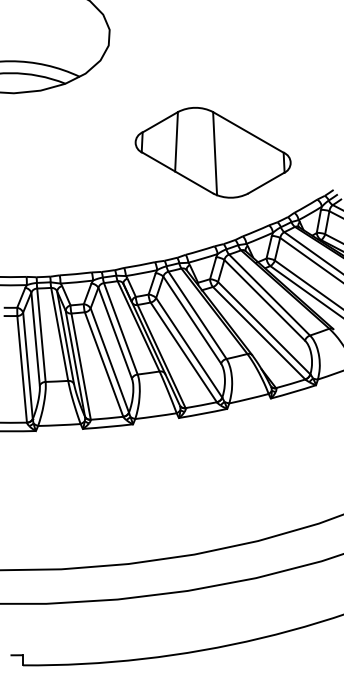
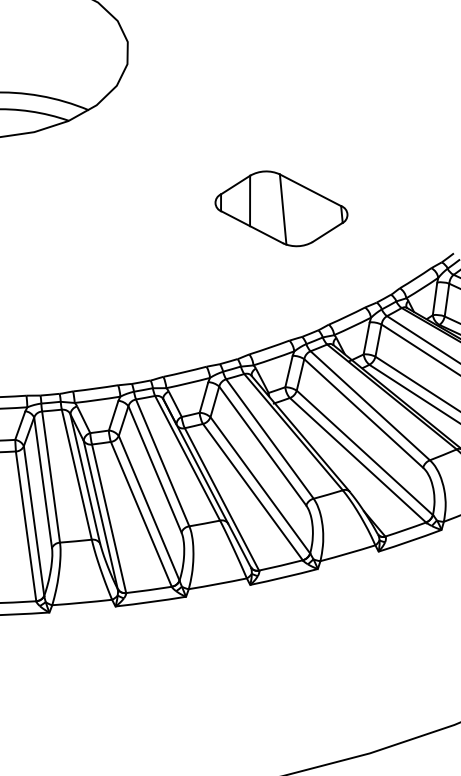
part: (212, 152) -> (280, 208), size x0.6

